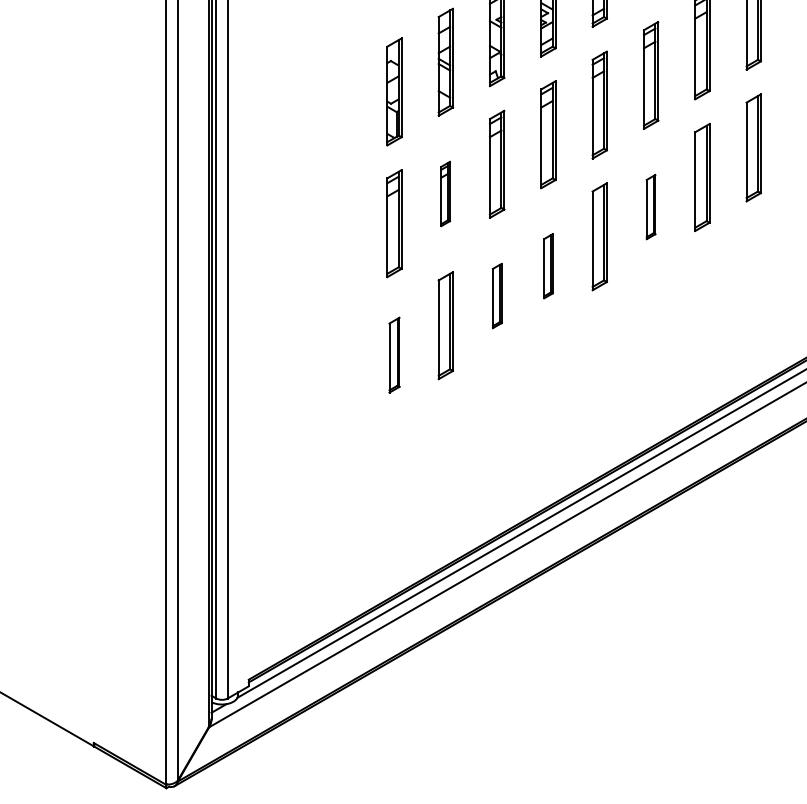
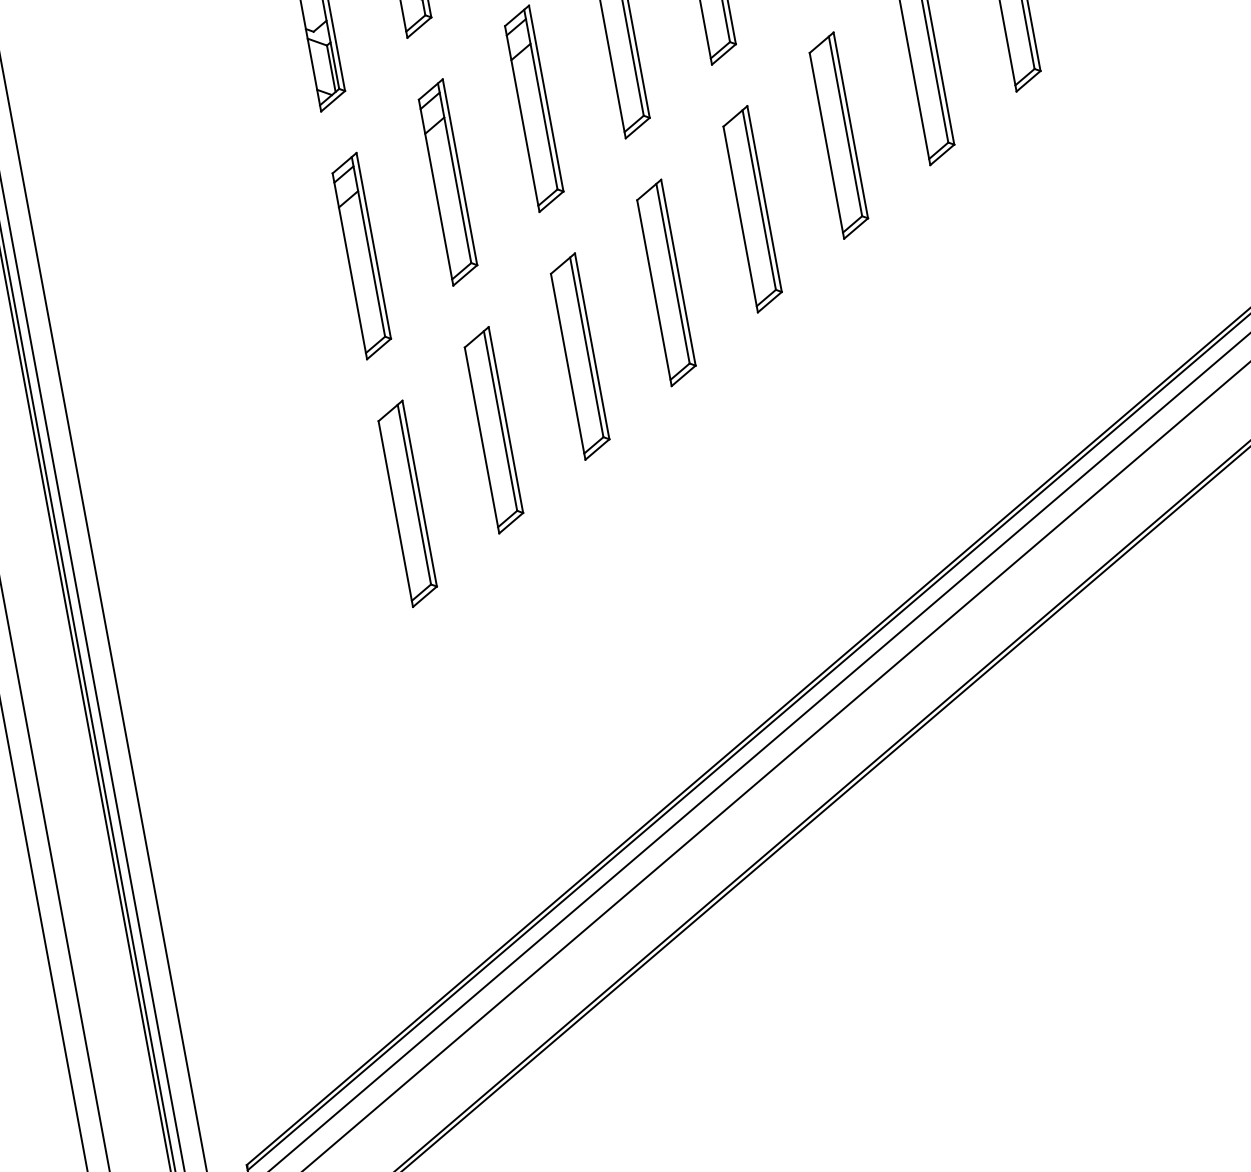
part: (445, 193) -> (447, 181), size x1.67
part: (650, 206) -> (837, 134), size x1.67
part: (548, 265) -> (666, 281), size x1.67
part: (497, 295) -> (580, 355), size x1.67
part: (394, 354) -> (407, 502), size x1.43

